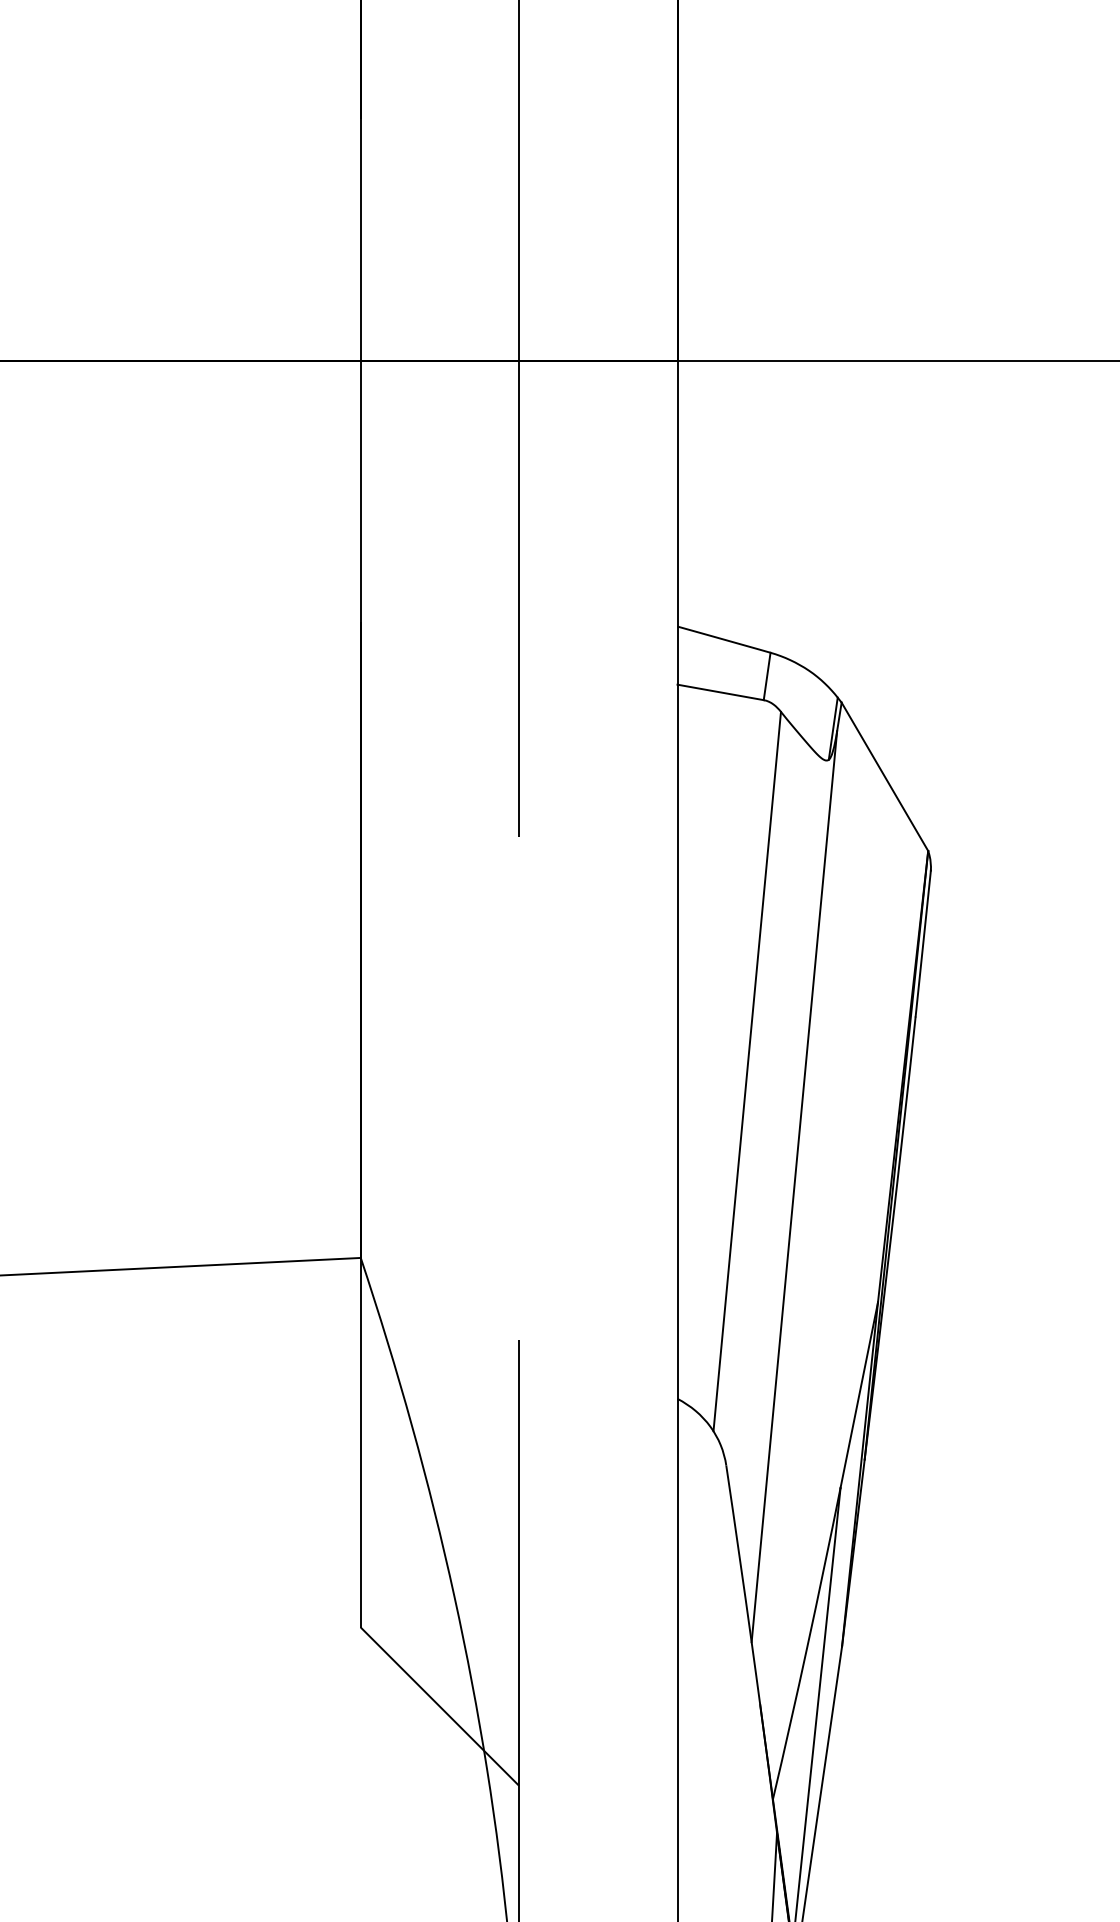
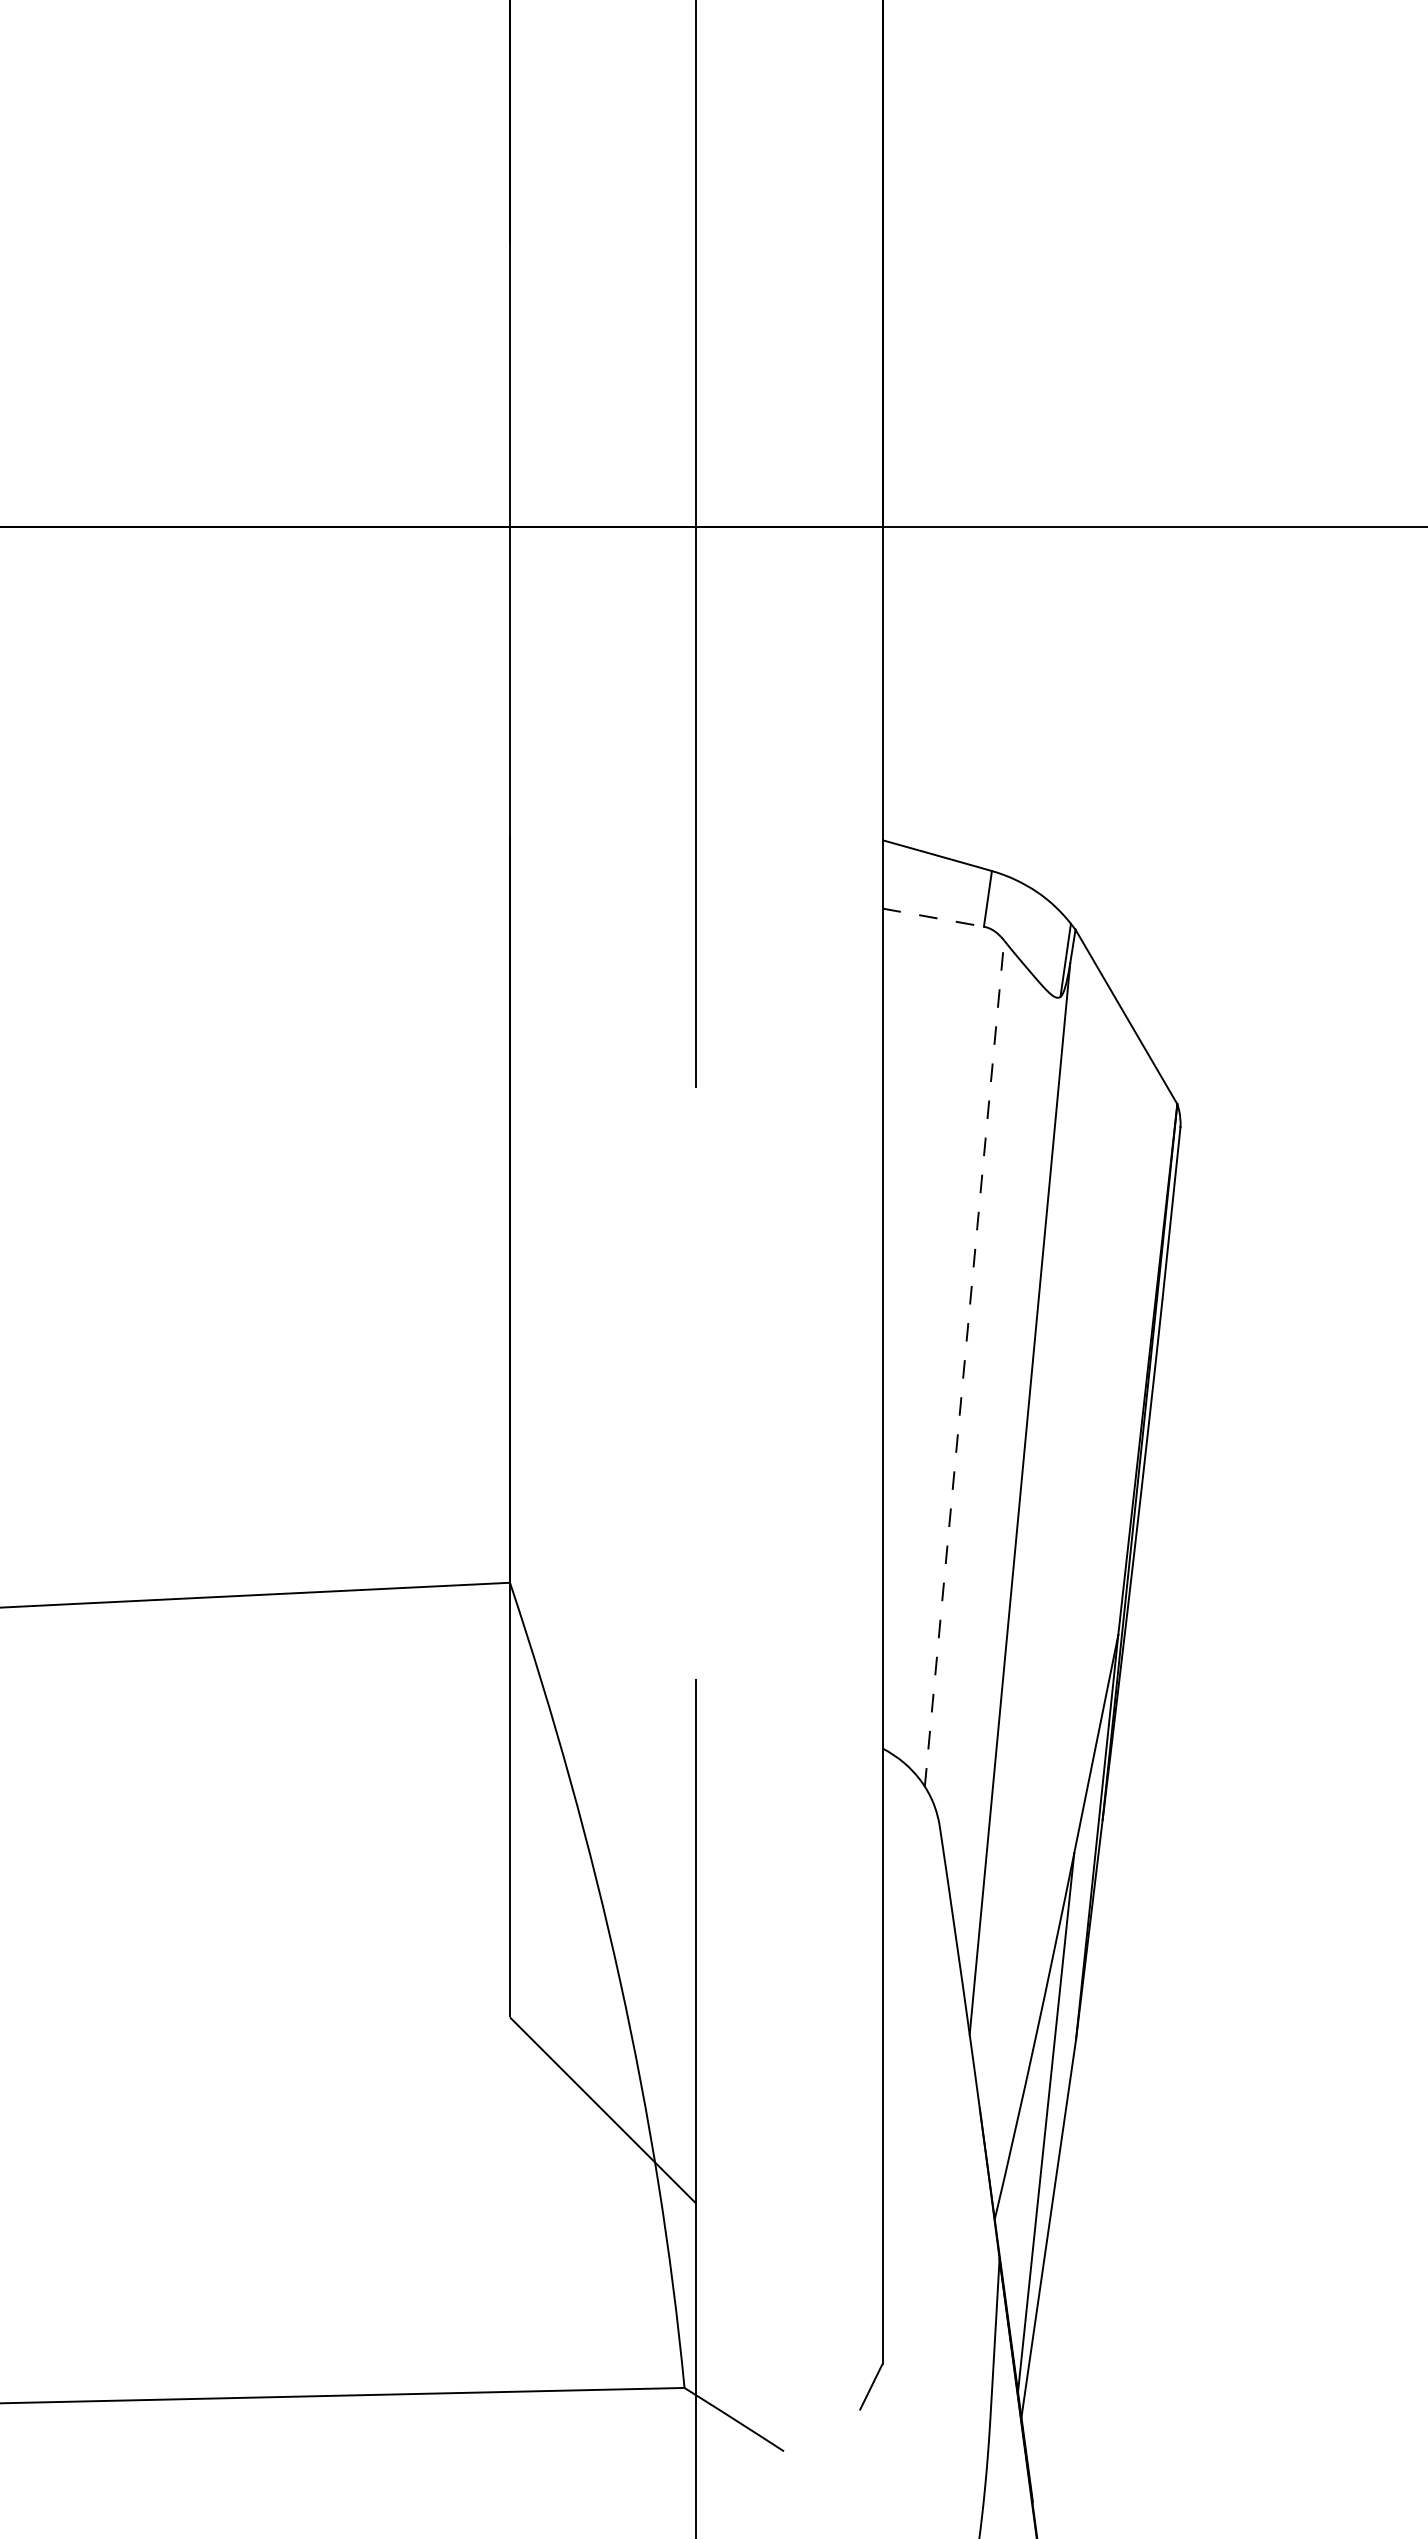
line: (720, 692) -> (933, 917), solid -> dashed
line: (747, 1071) -> (964, 1363), solid -> dashed

